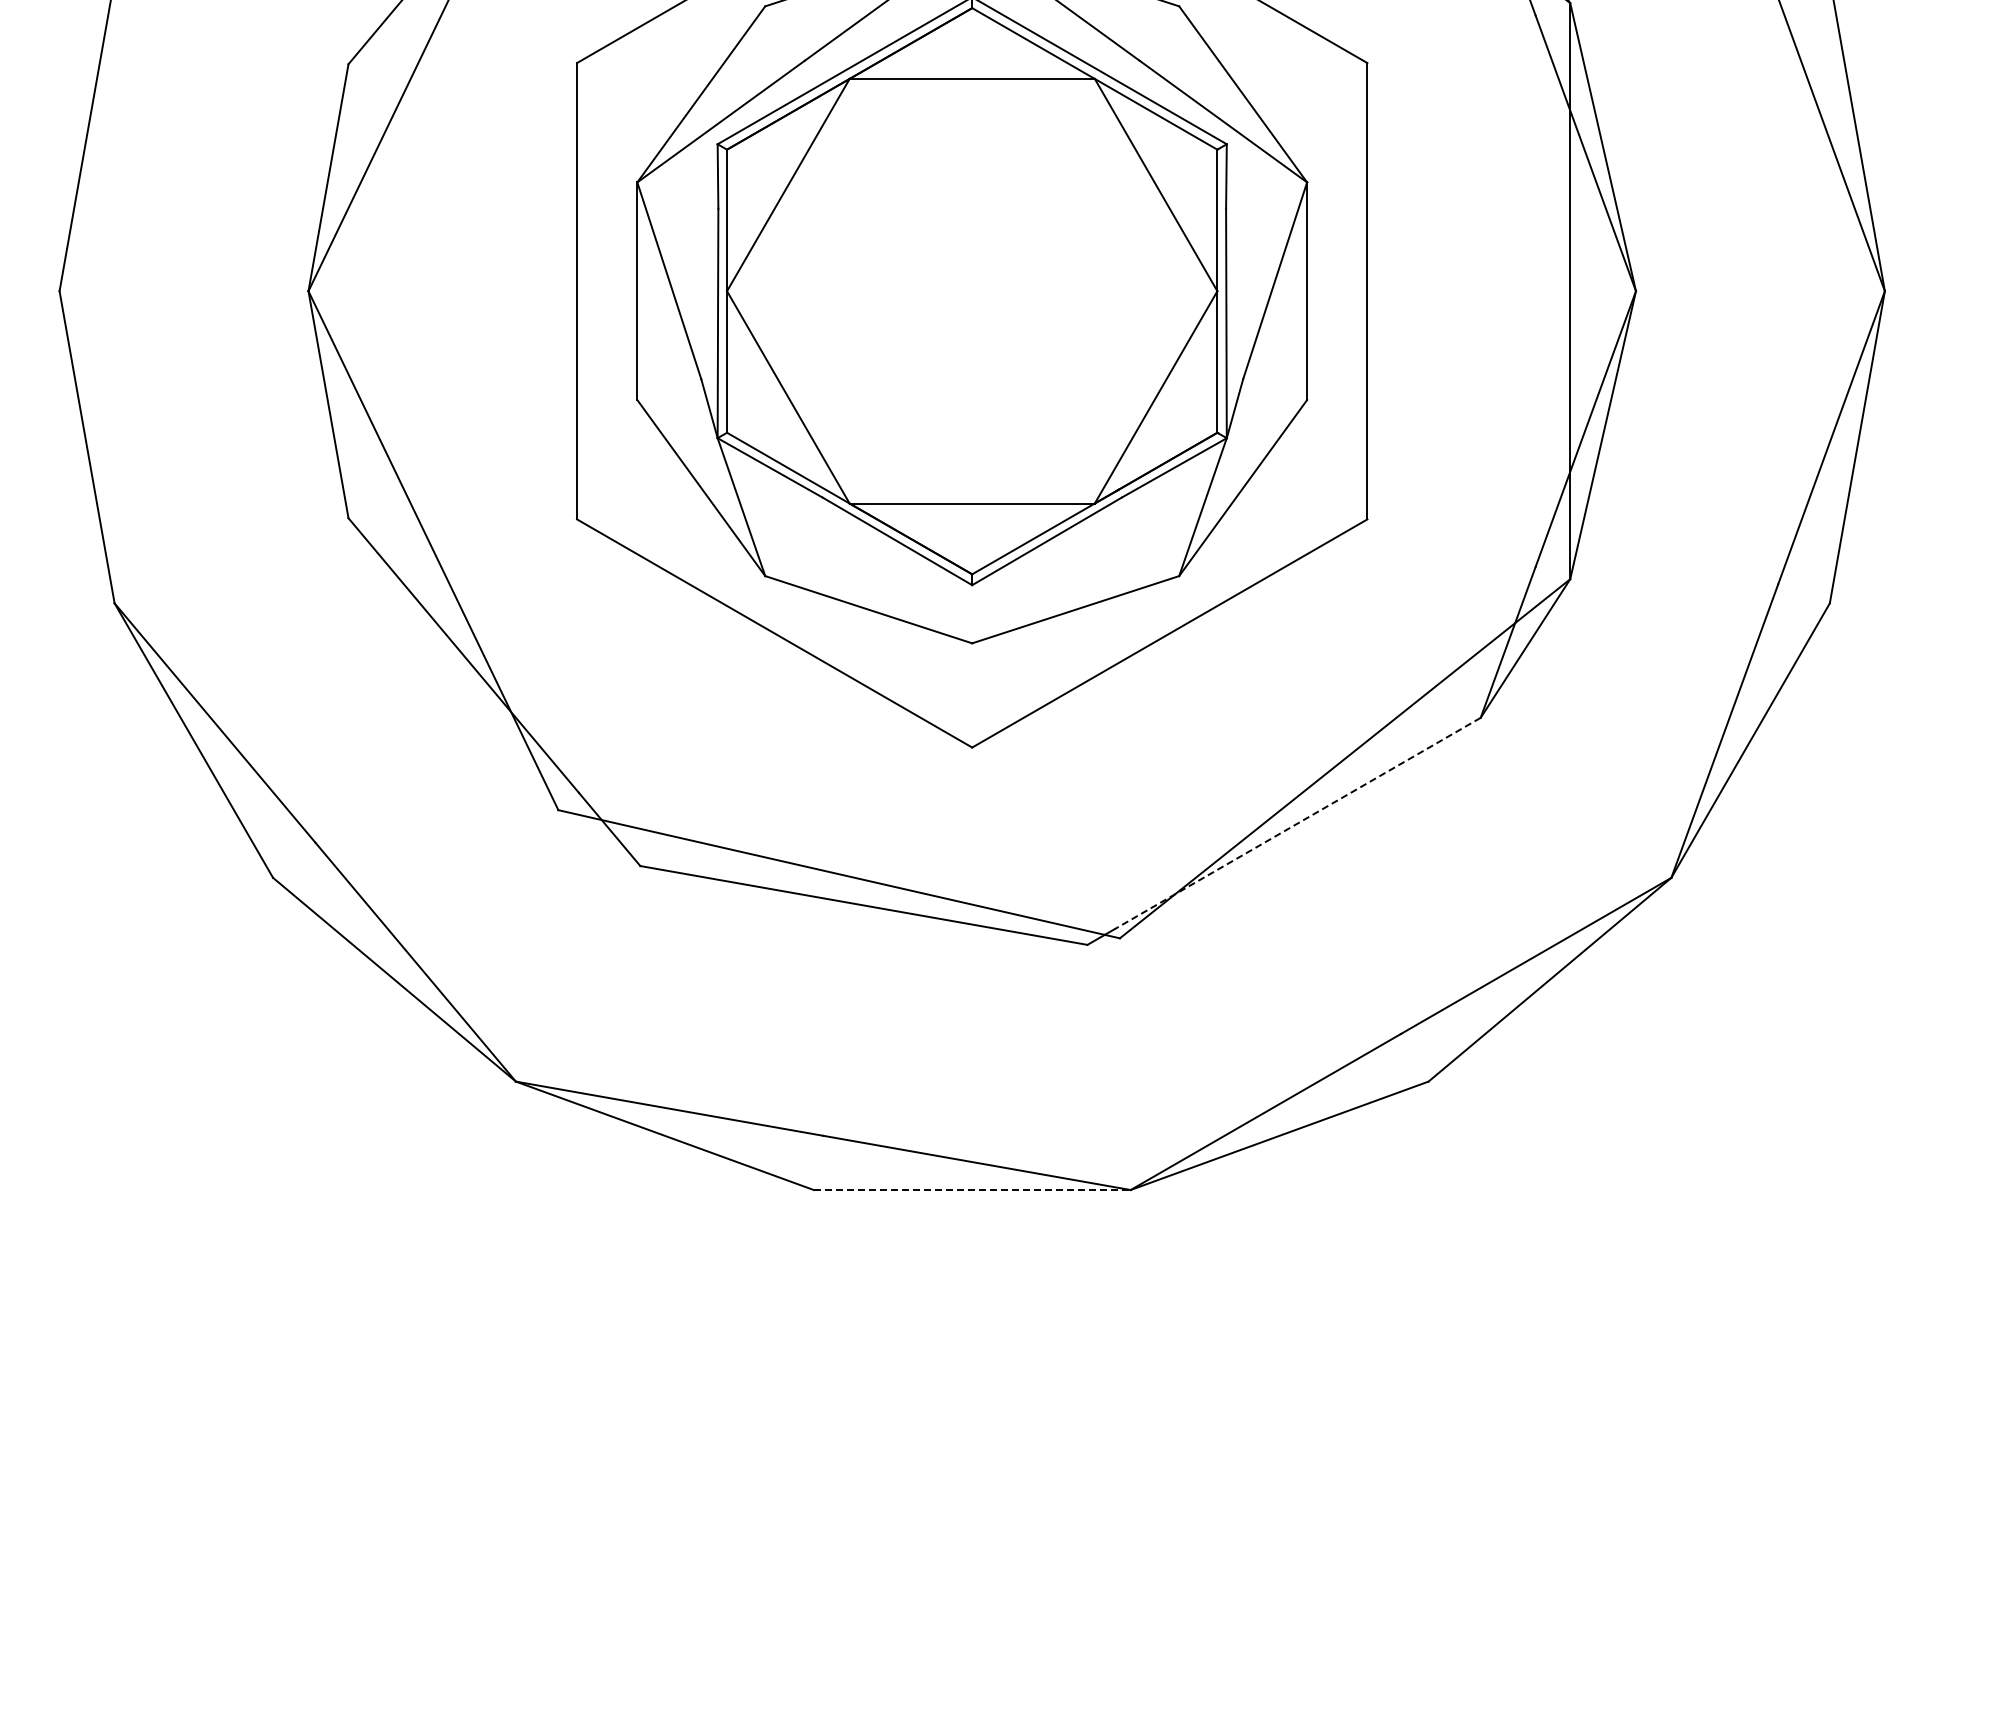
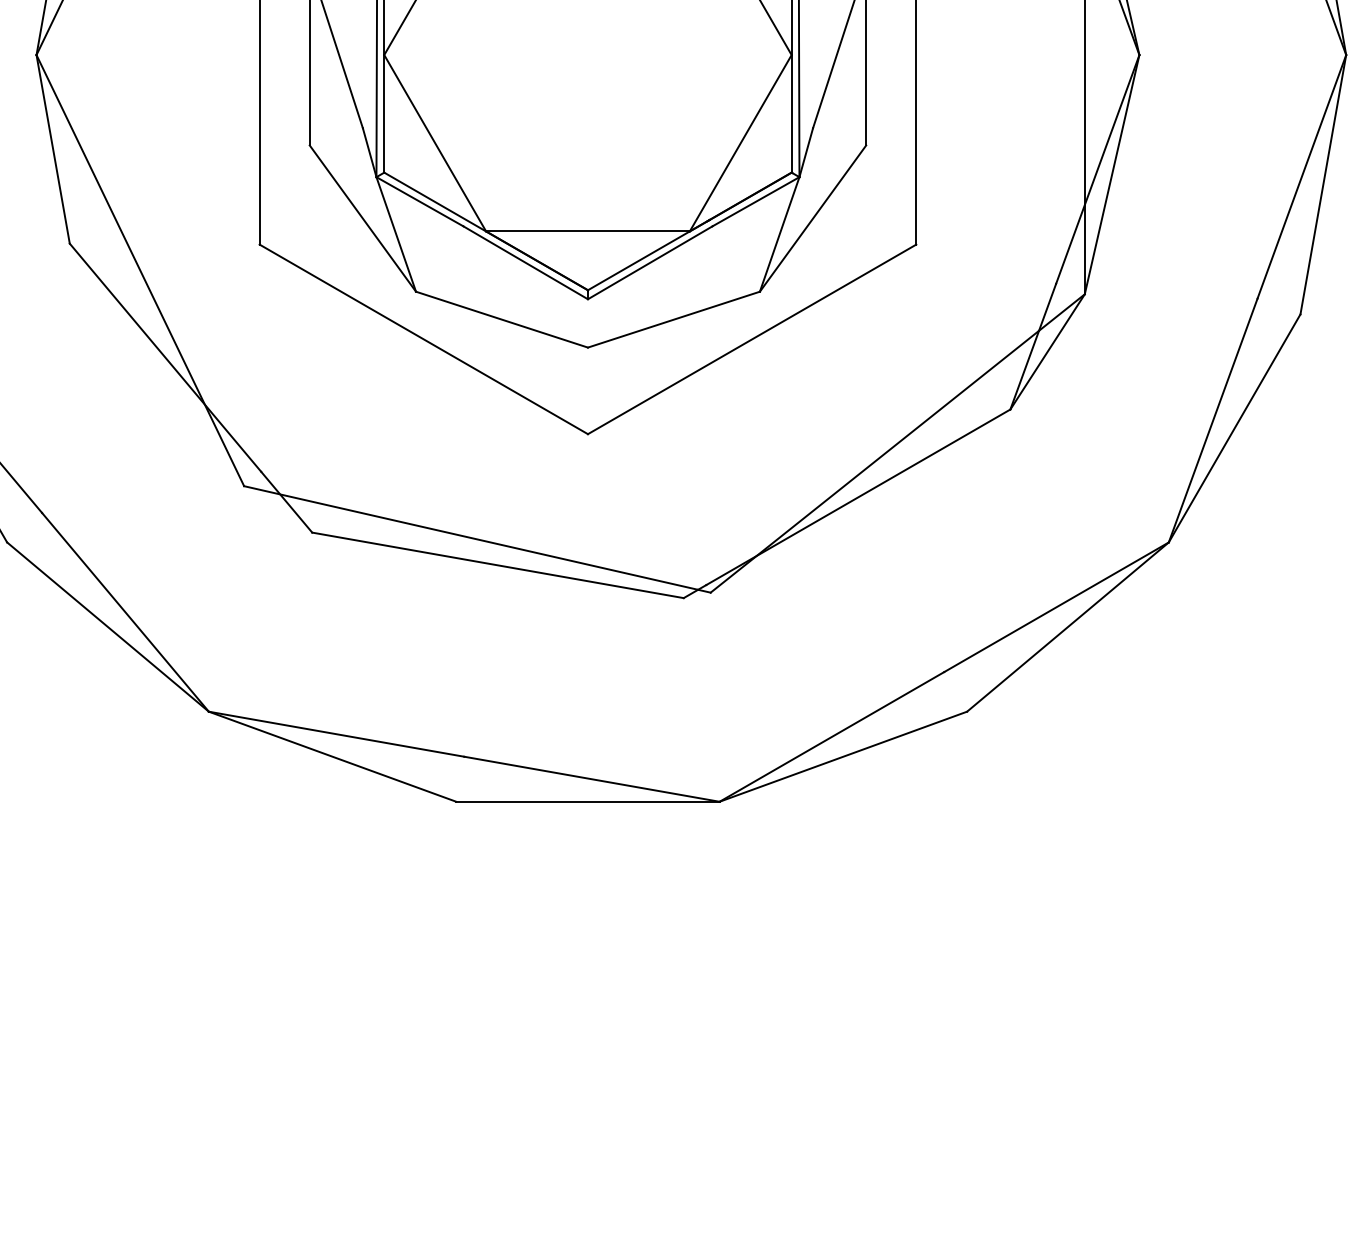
line: (1297, 823) -> (858, 497), dashed -> solid
line: (972, 1190) -> (588, 802), dashed -> solid

